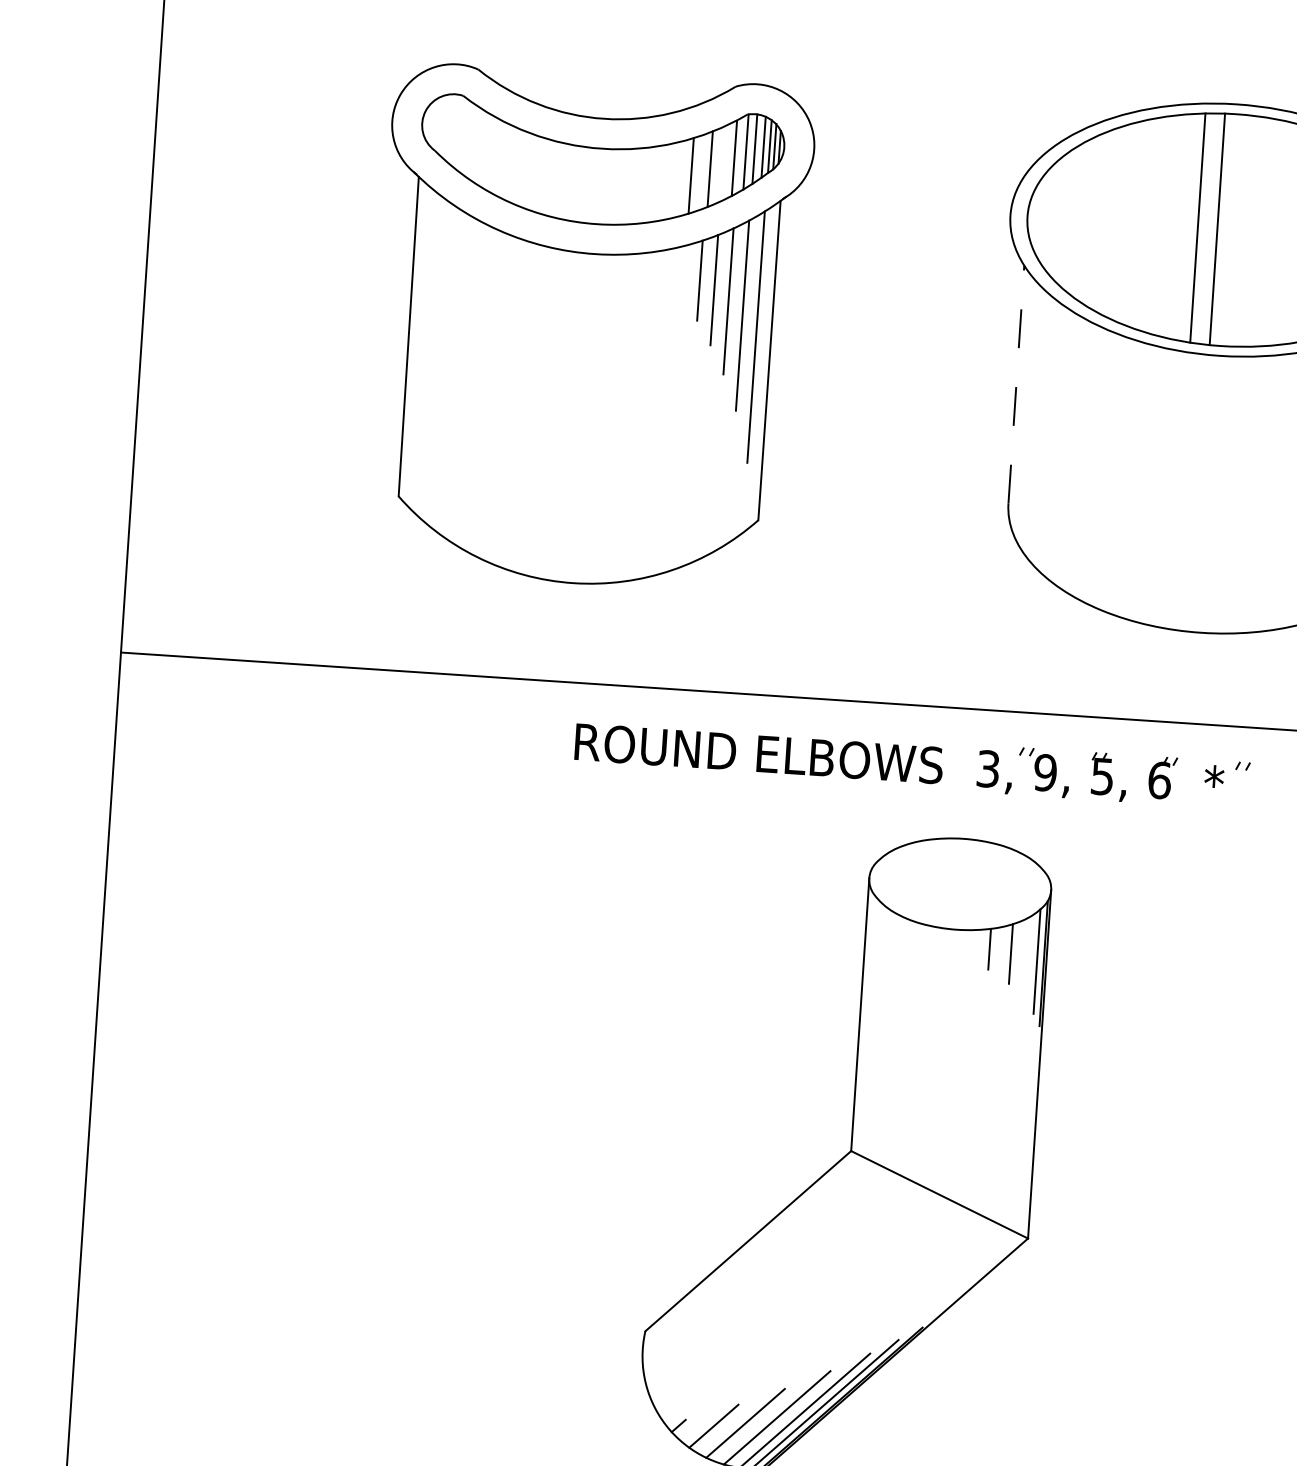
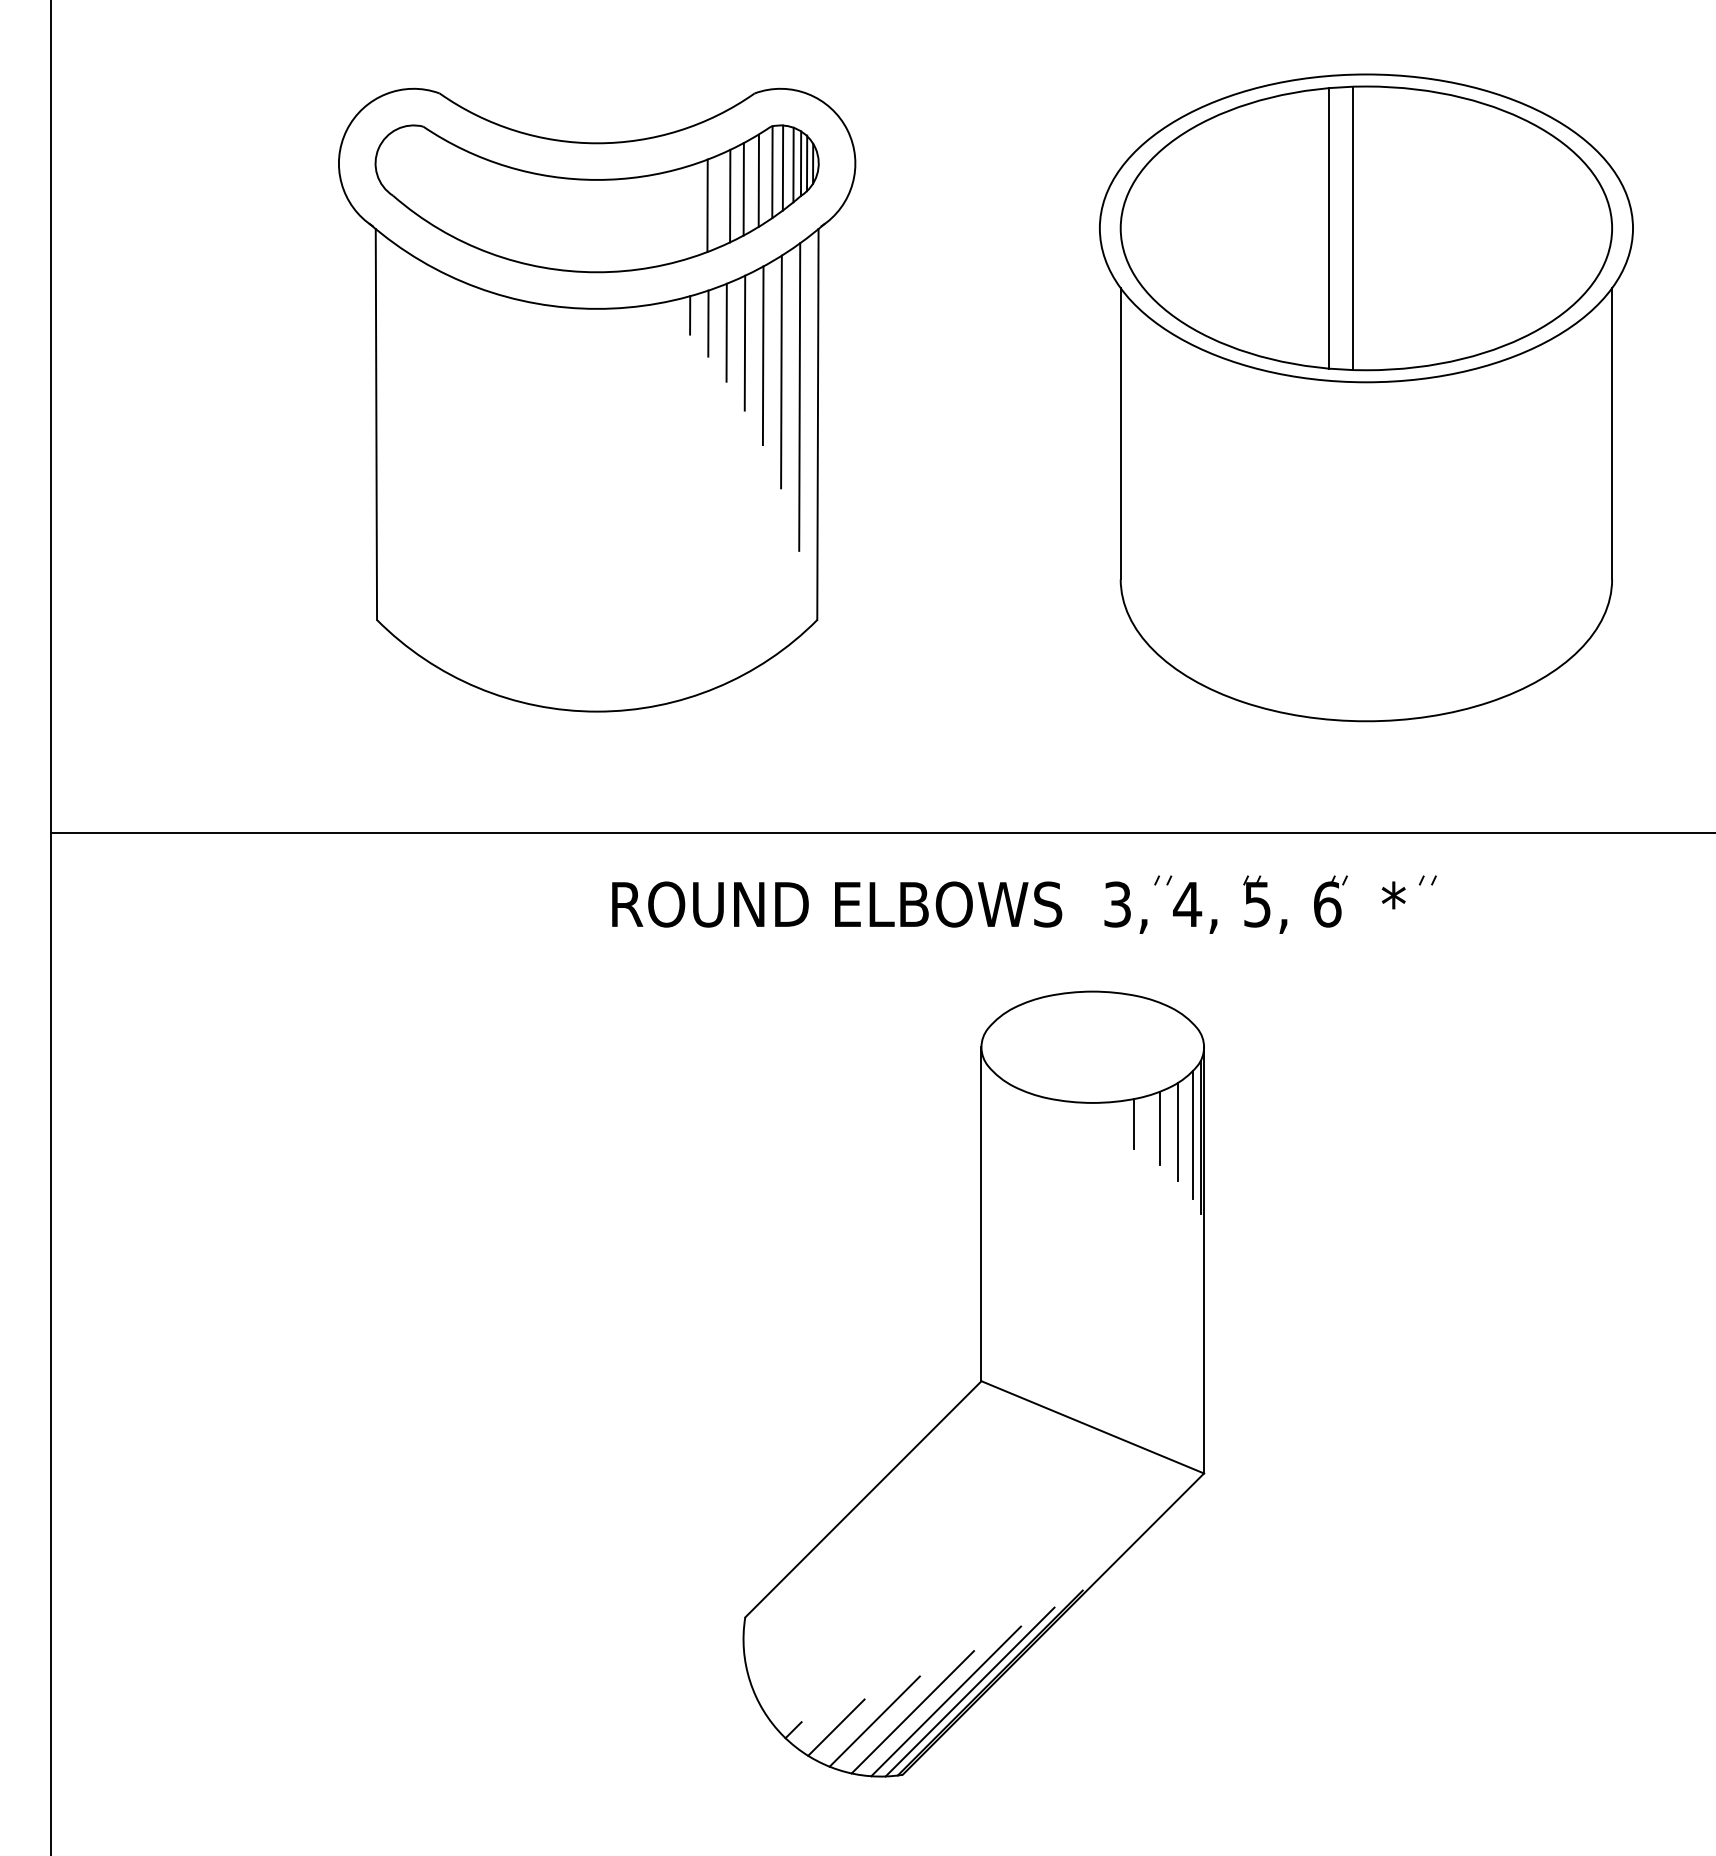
line: (721, 164) -> (743, 189), added
line: (671, 264) -> (690, 315), added
line: (685, 272) -> (708, 323), added
line: (1016, 384) -> (1120, 433), dashed -> solid
text: (1045, 772) -> (1187, 904), 9, -> 4,
line: (1025, 957) -> (1178, 1131), added

